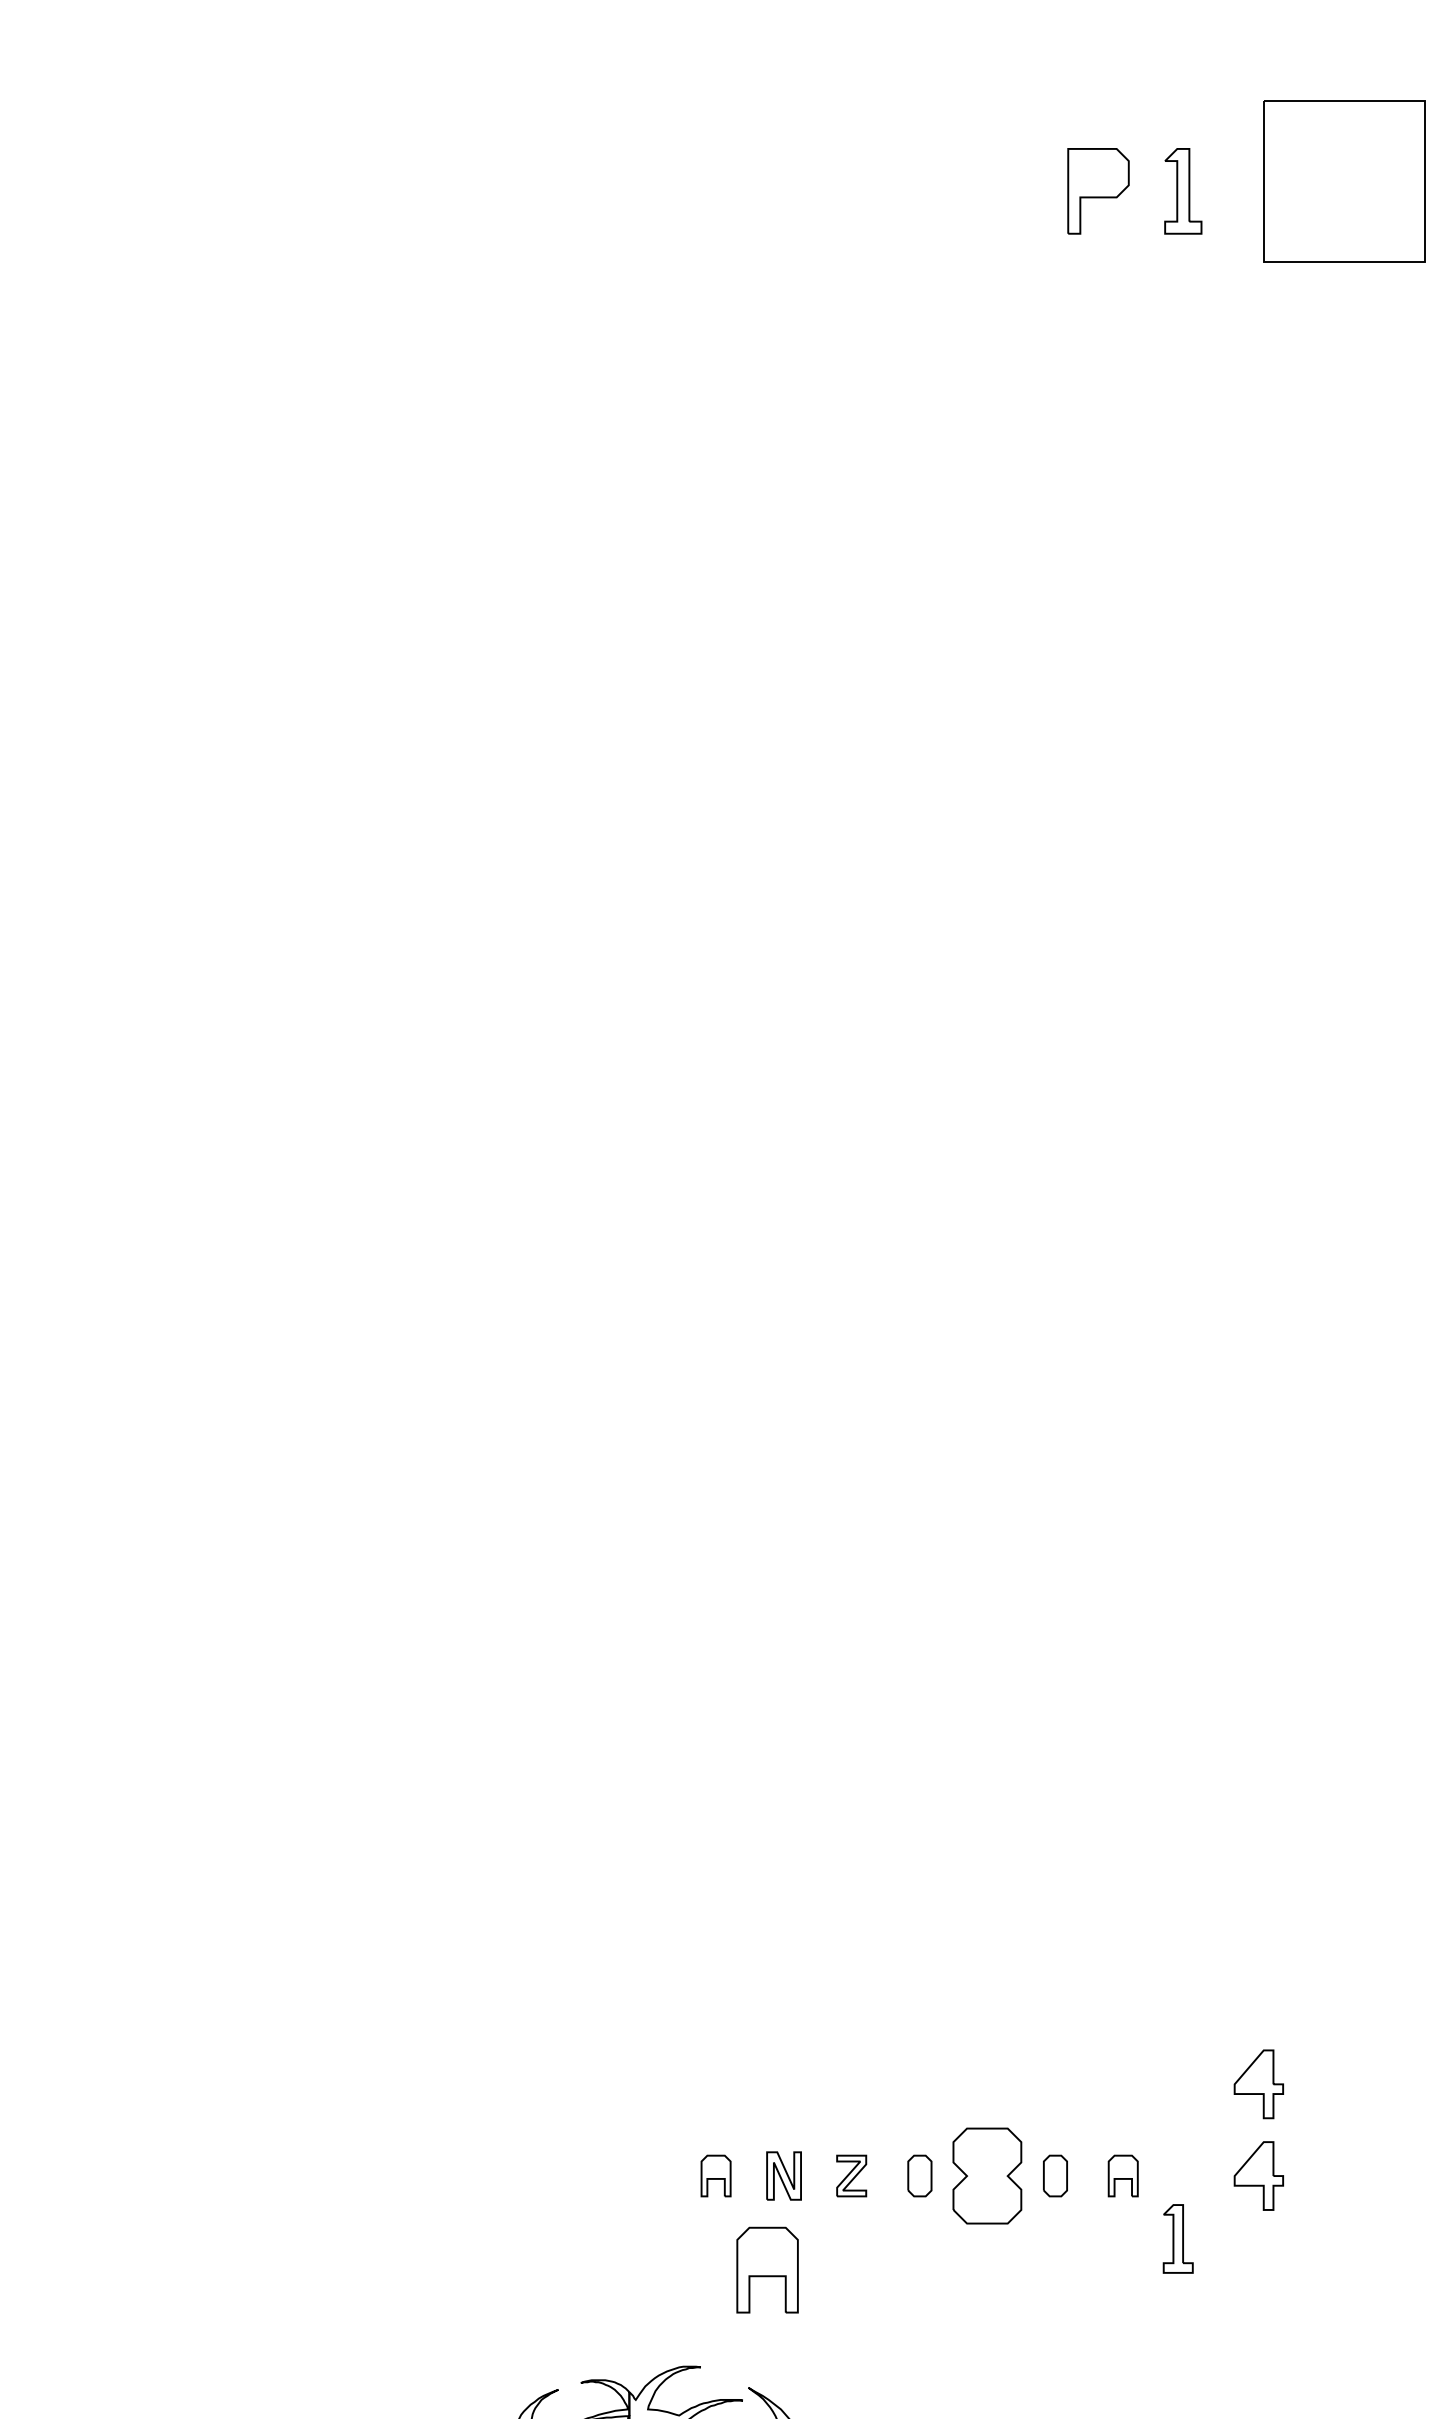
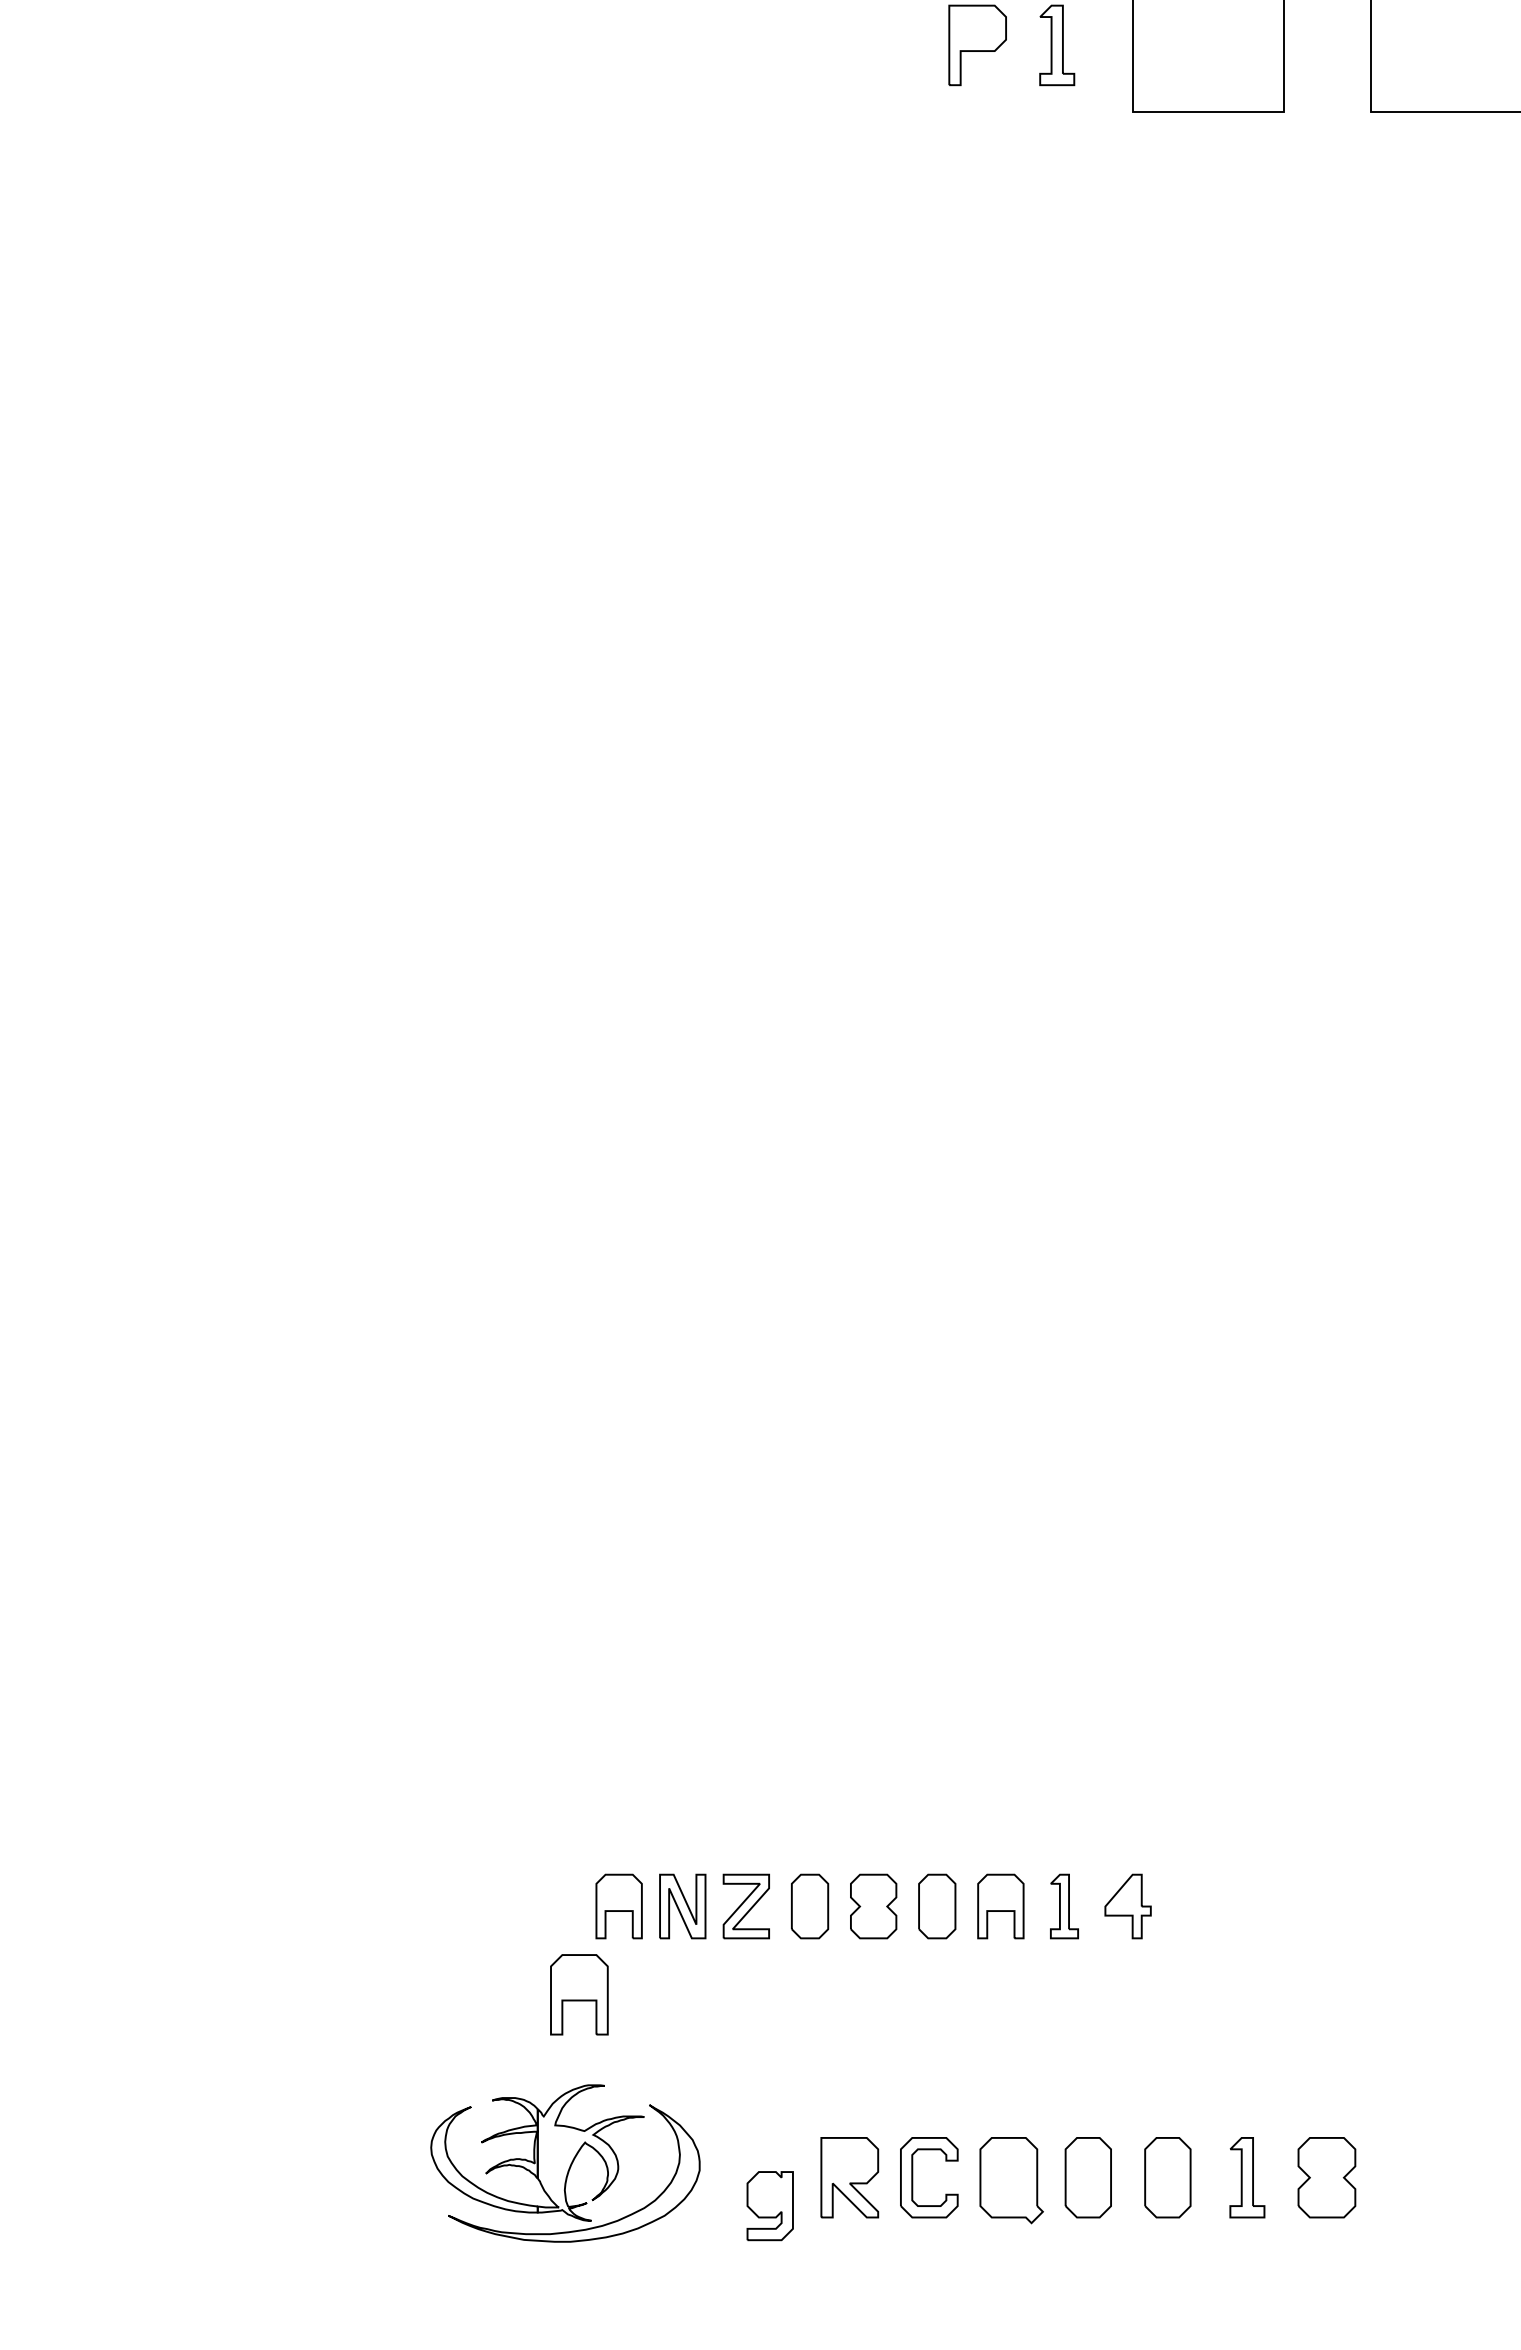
part: (1258, 2084) -> (1127, 1820), removed
part: (715, 2176) -> (618, 1906), size x1.67
part: (783, 2176) -> (682, 1906), size x1.43
part: (850, 2176) -> (745, 1906), size x1.67
part: (920, 2176) -> (810, 1906), size x1.67
part: (987, 2176) -> (873, 1906), size x0.71
part: (1055, 2176) -> (937, 1906), size x1.67
part: (1122, 2176) -> (1000, 1906), size x1.67
part: (1178, 2238) -> (1064, 1906), moved
part: (767, 2269) -> (579, 1994), moved

